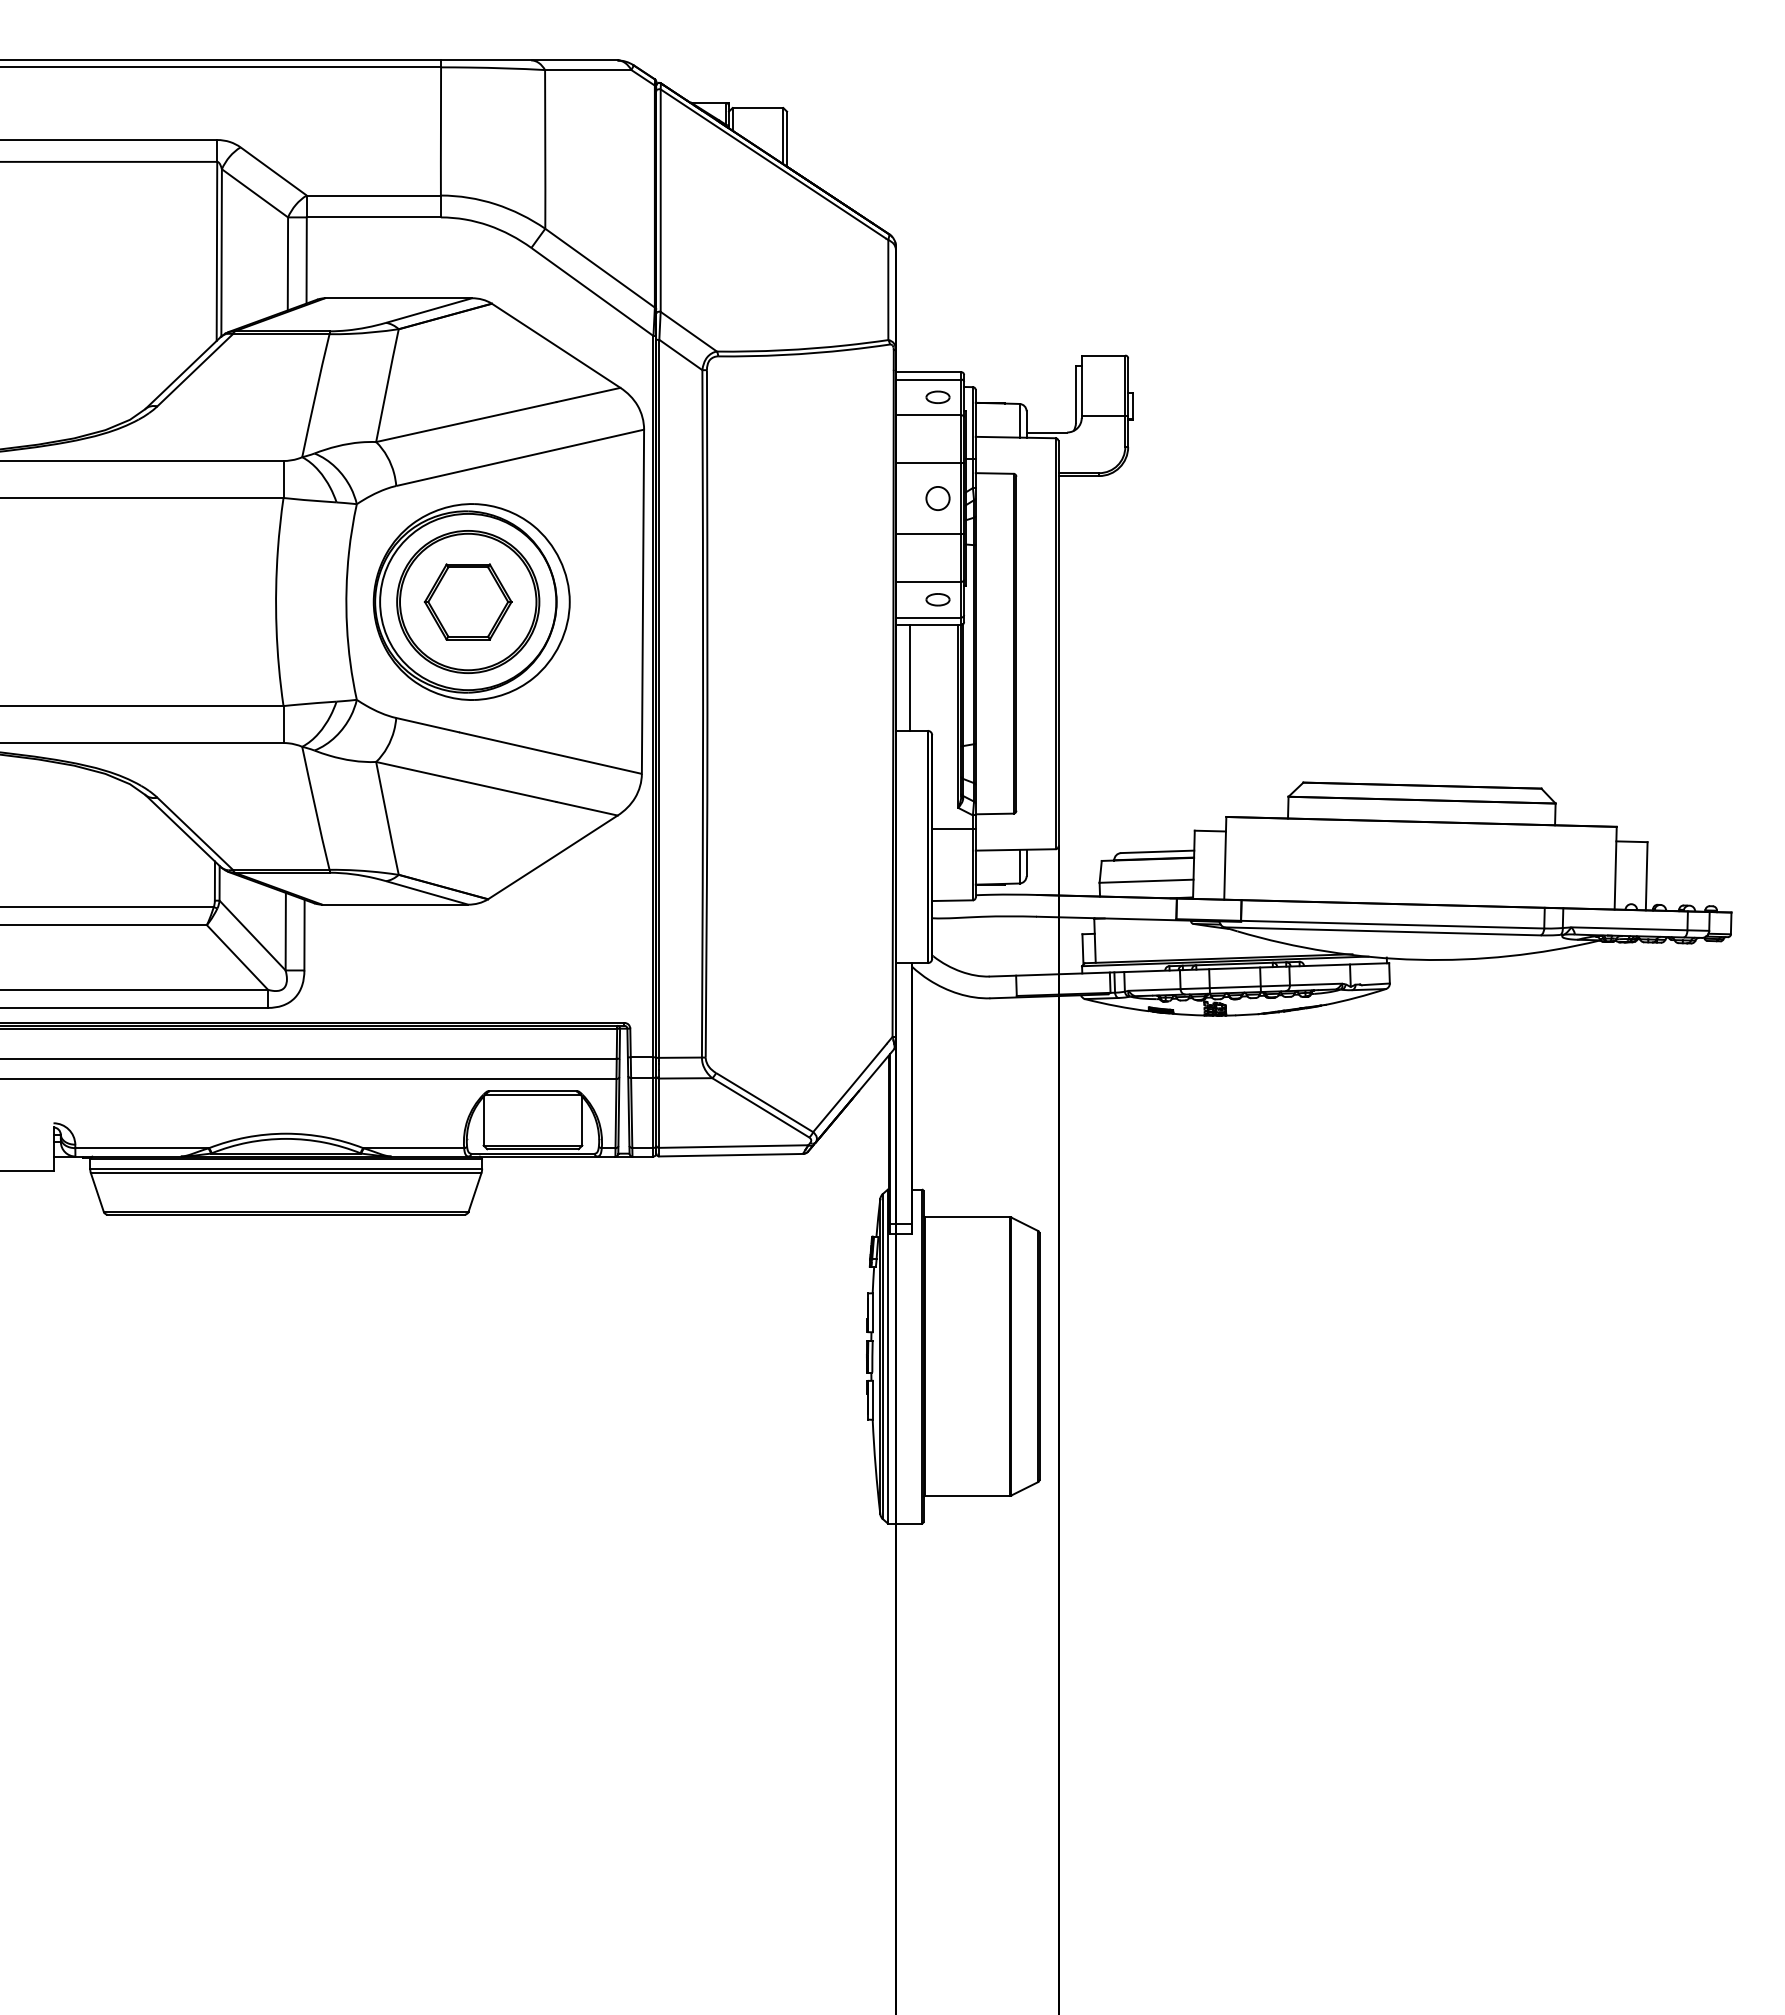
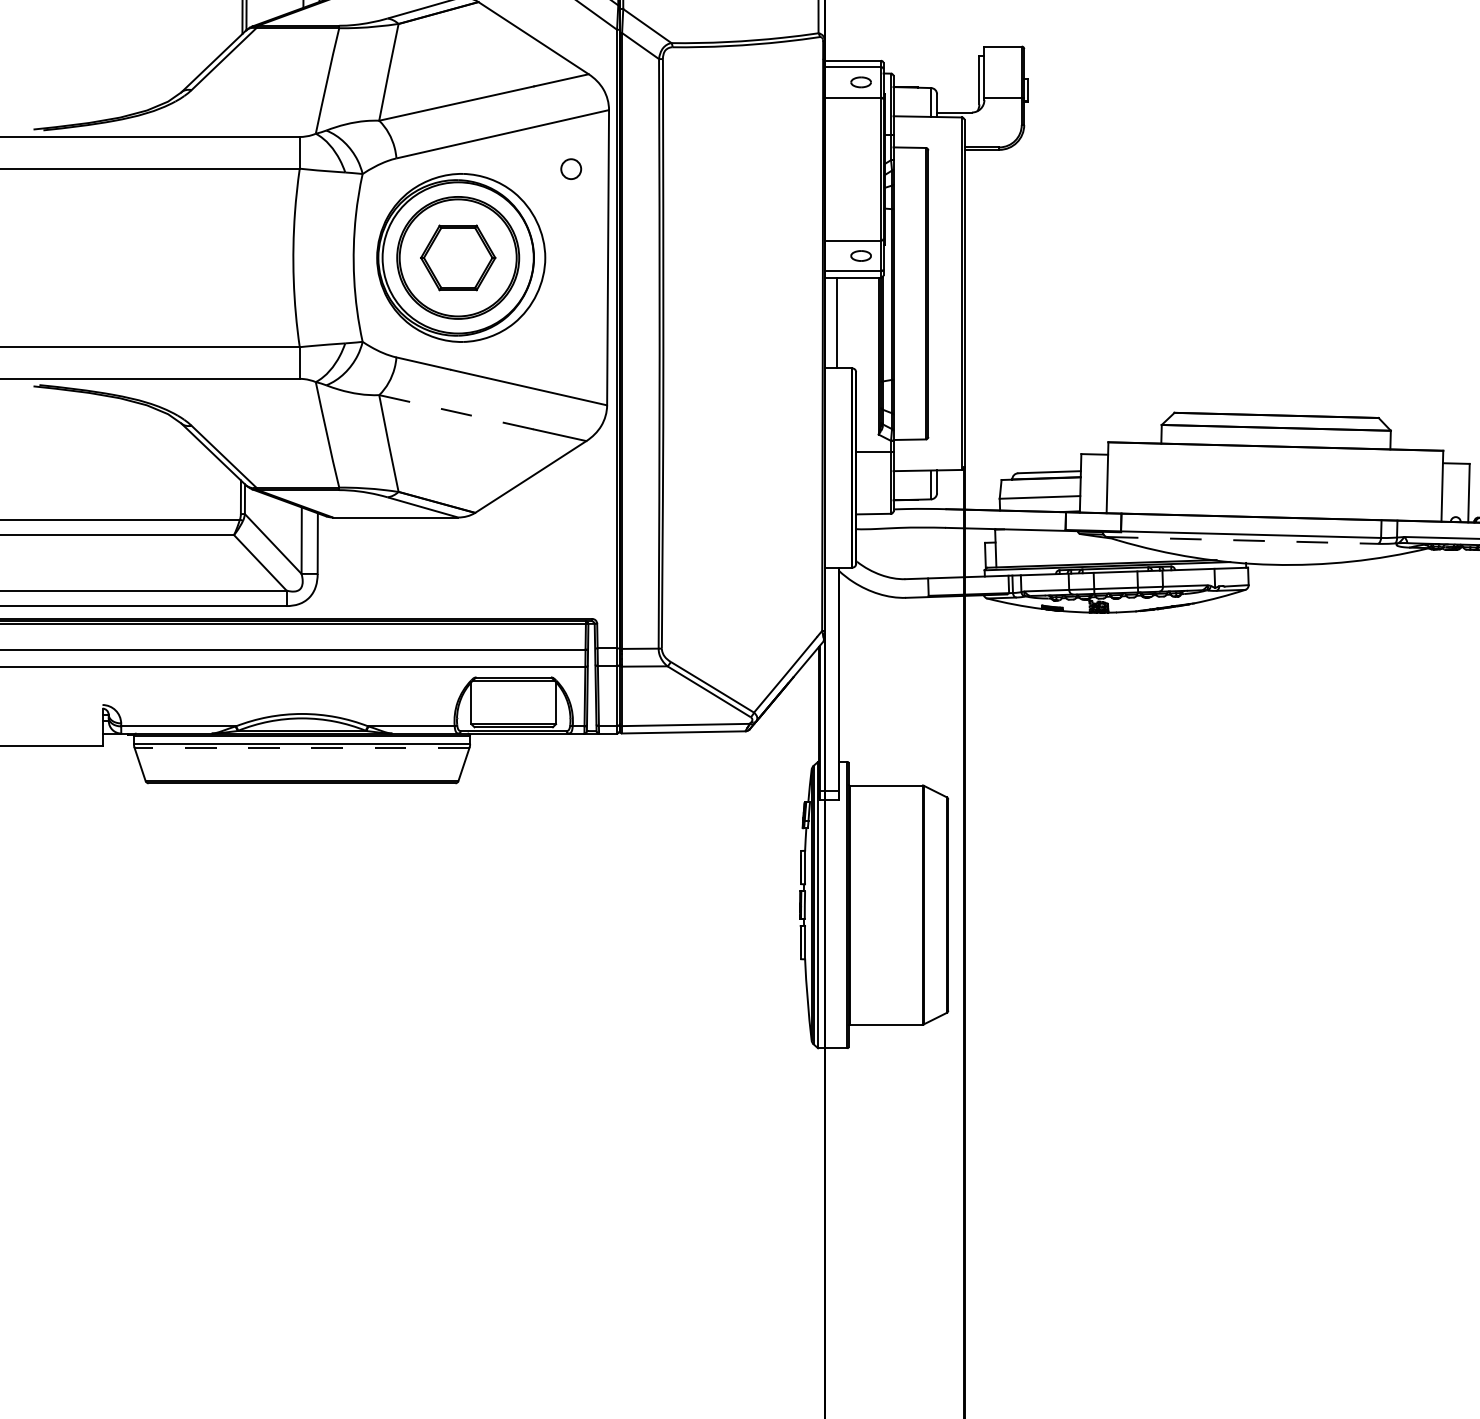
line: (929, 462) -> (853, 138), removed
circle: (937, 498) -> (570, 169), moved
line: (929, 534) -> (853, 200), removed
line: (466, 782) -> (456, 412), solid -> dashed
line: (1383, 931) -> (1243, 540), solid -> dashed
line: (285, 1173) -> (301, 748), solid -> dashed

